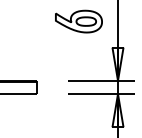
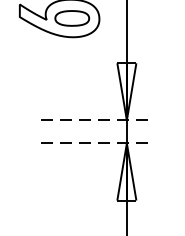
line: (101, 80) -> (98, 119), solid -> dashed
line: (101, 94) -> (98, 144), solid -> dashed

